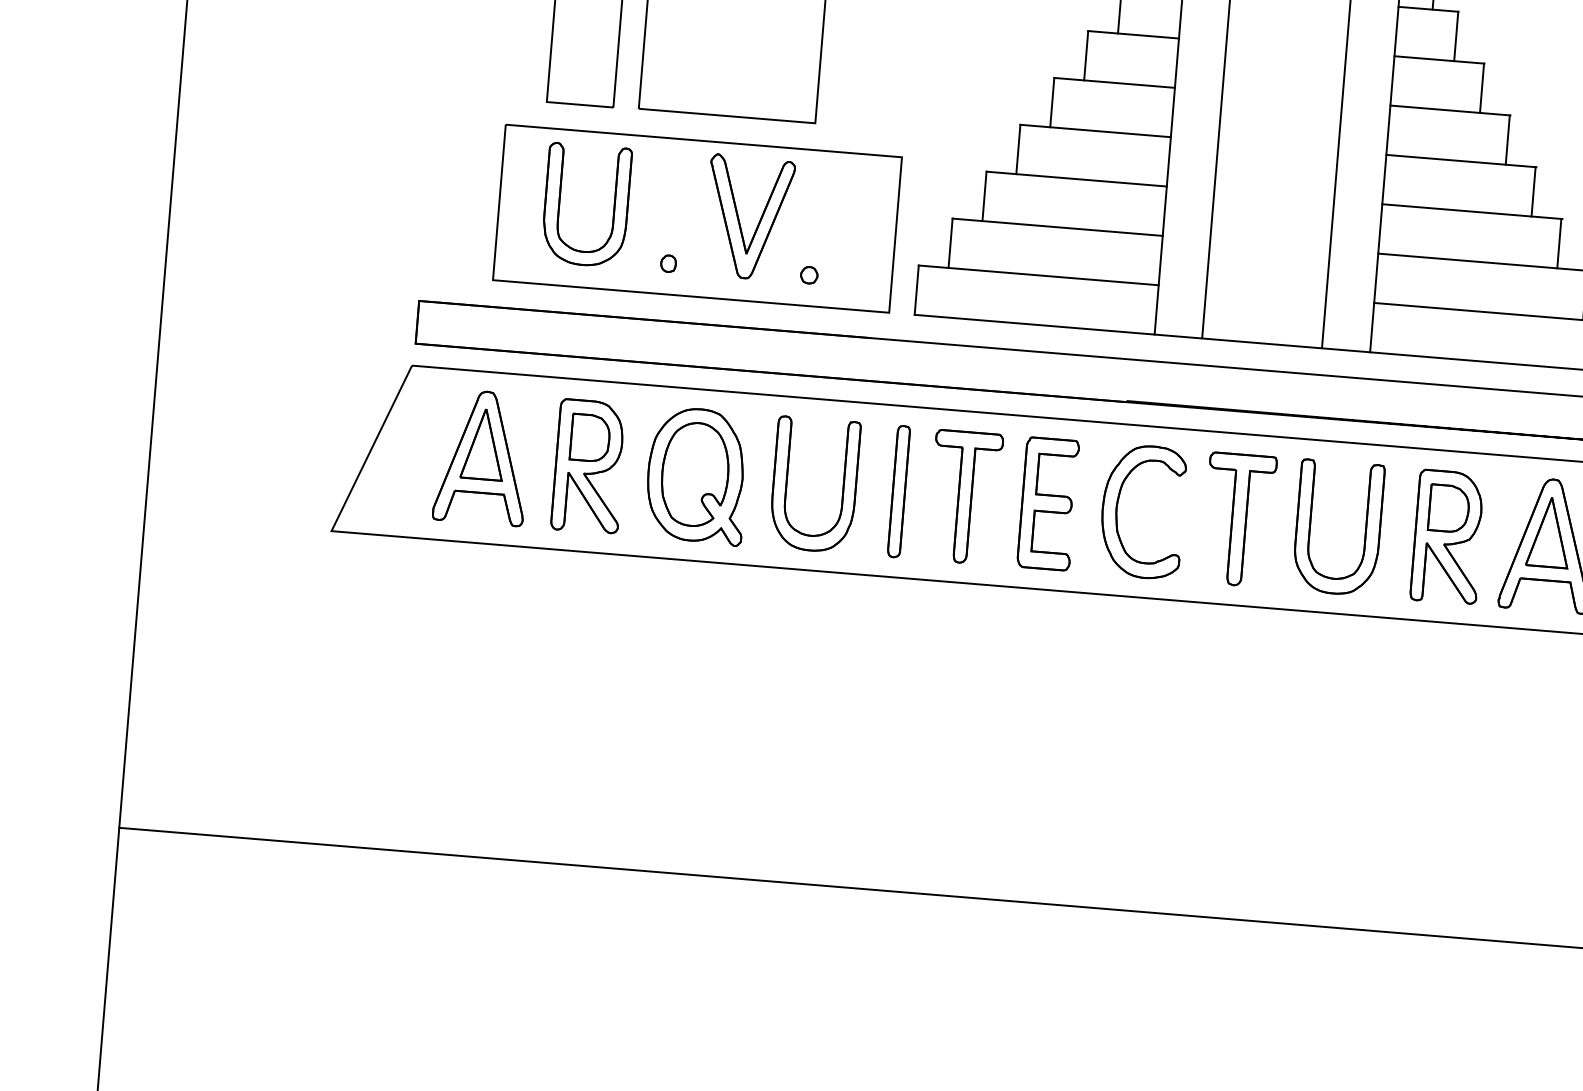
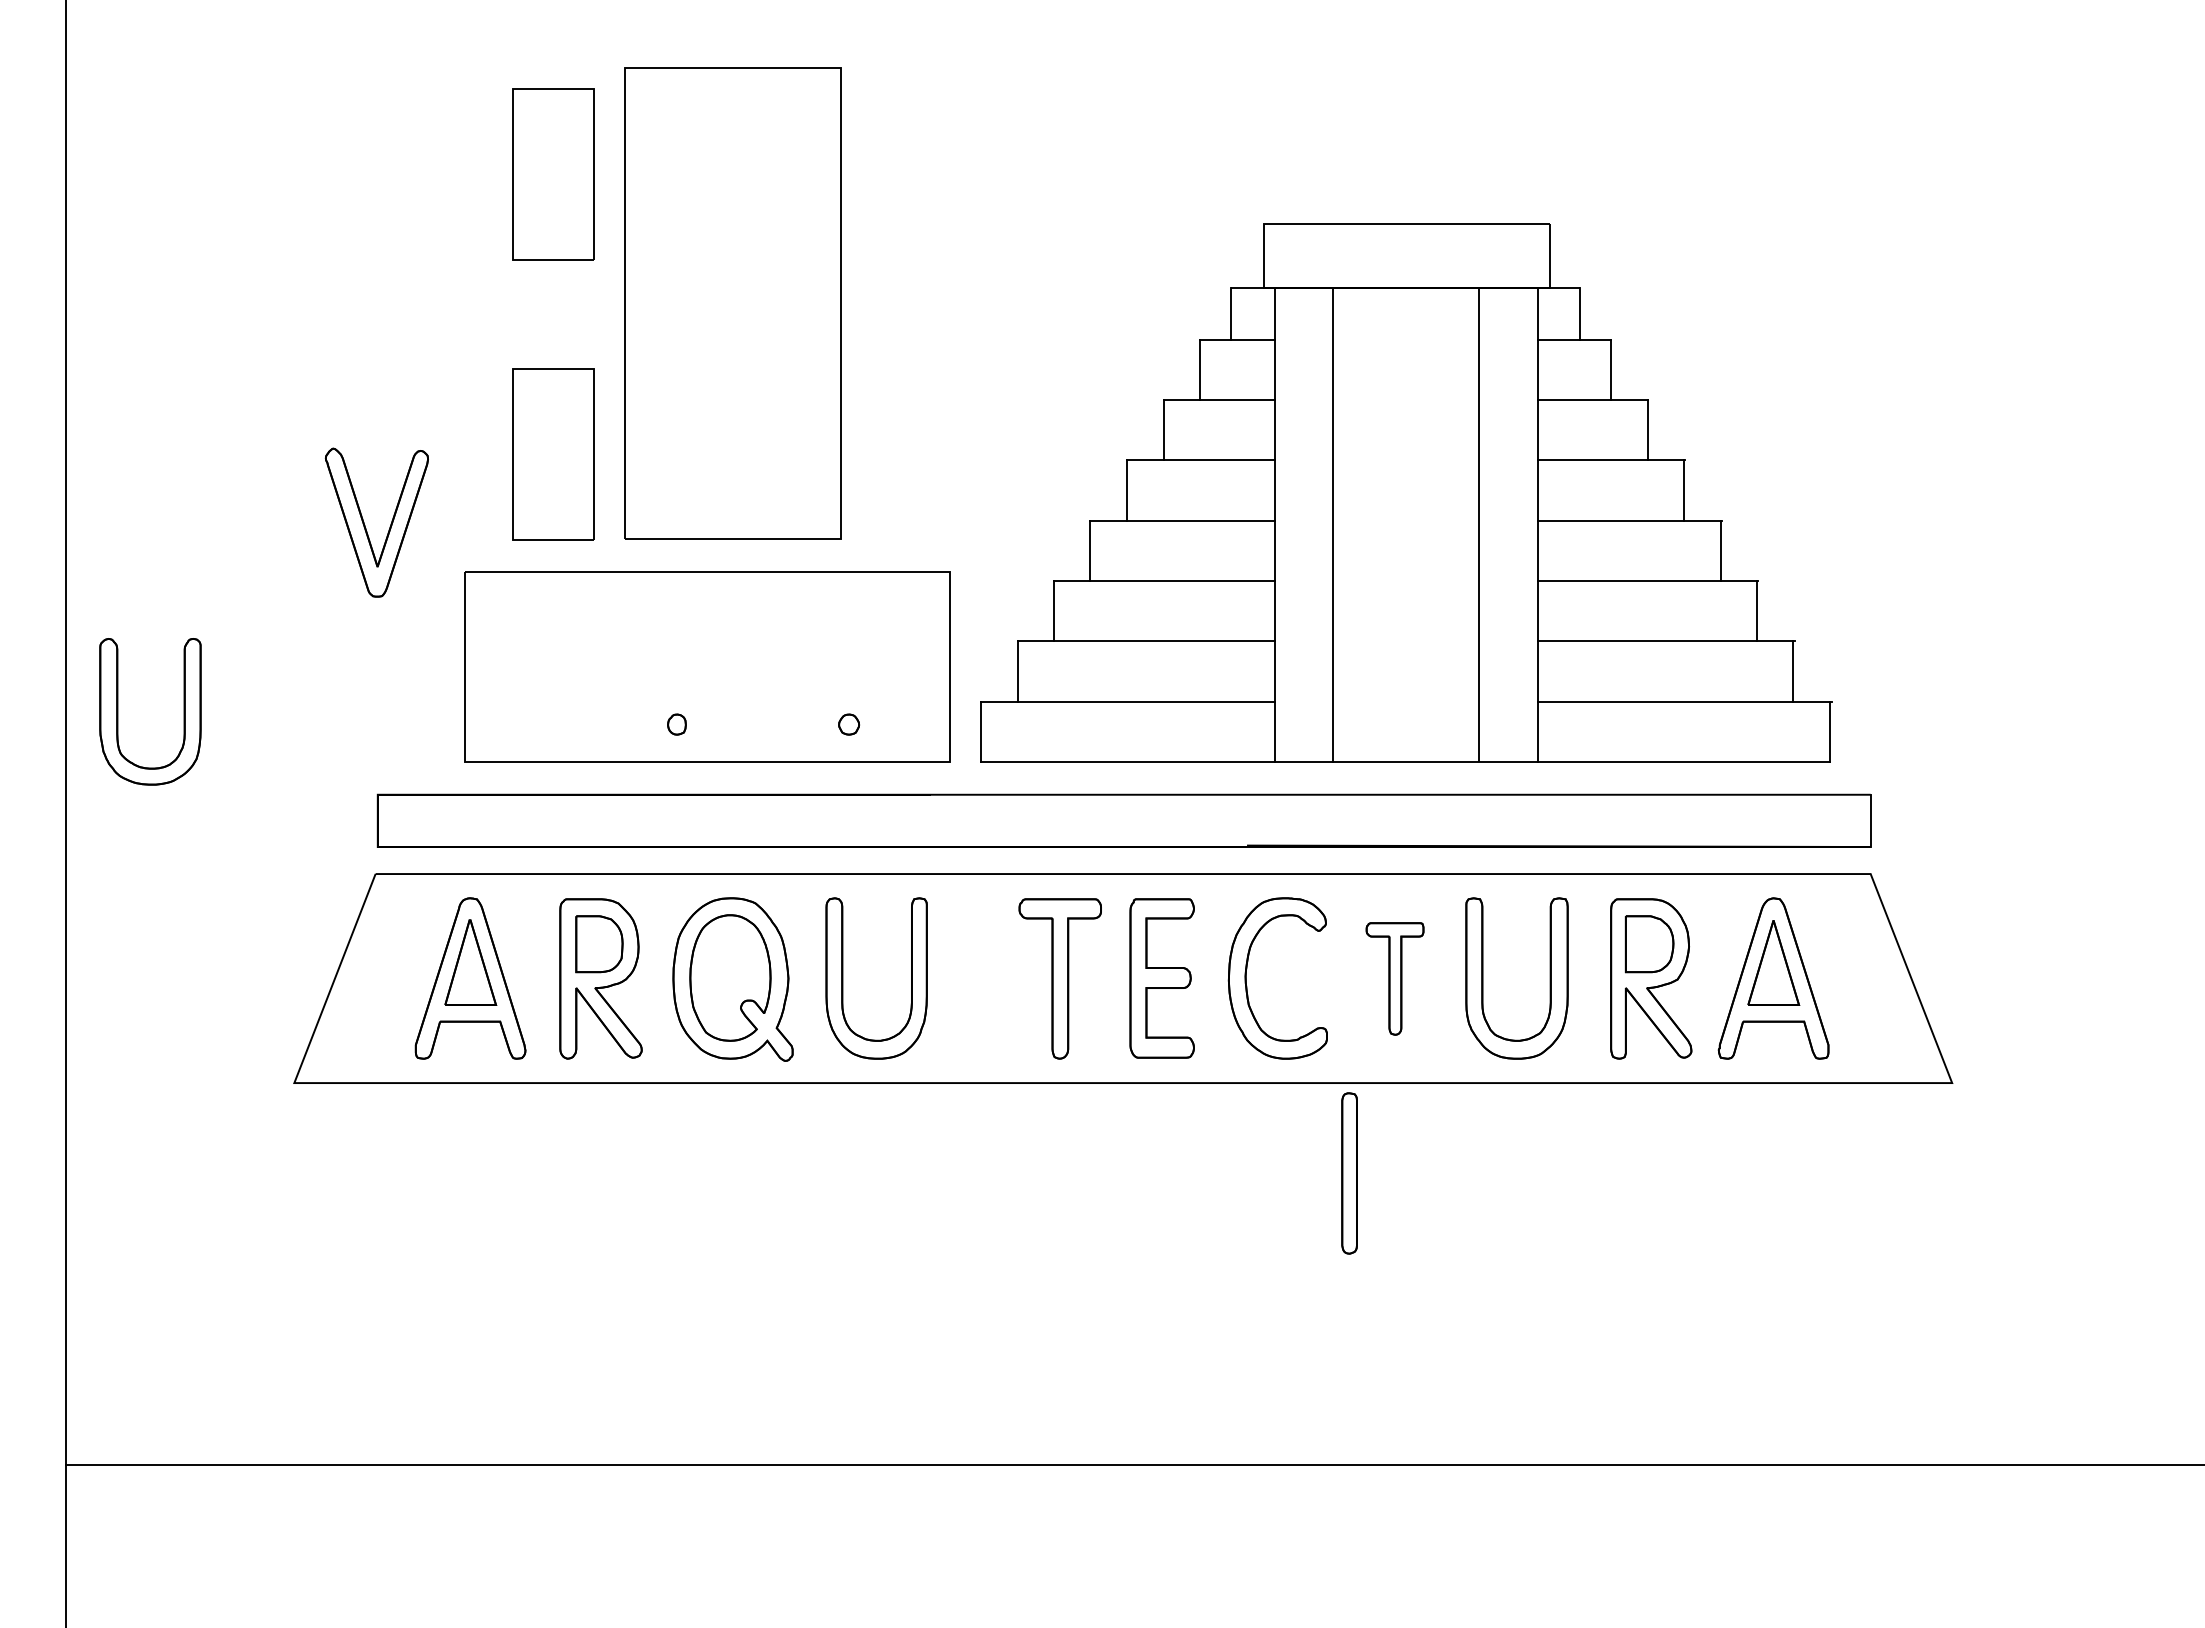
part: (560, 202) -> (118, 711), moved
part: (739, 219) -> (365, 525), moved
part: (898, 491) -> (1349, 1173), moved
part: (1238, 519) -> (1394, 978), size x0.7

